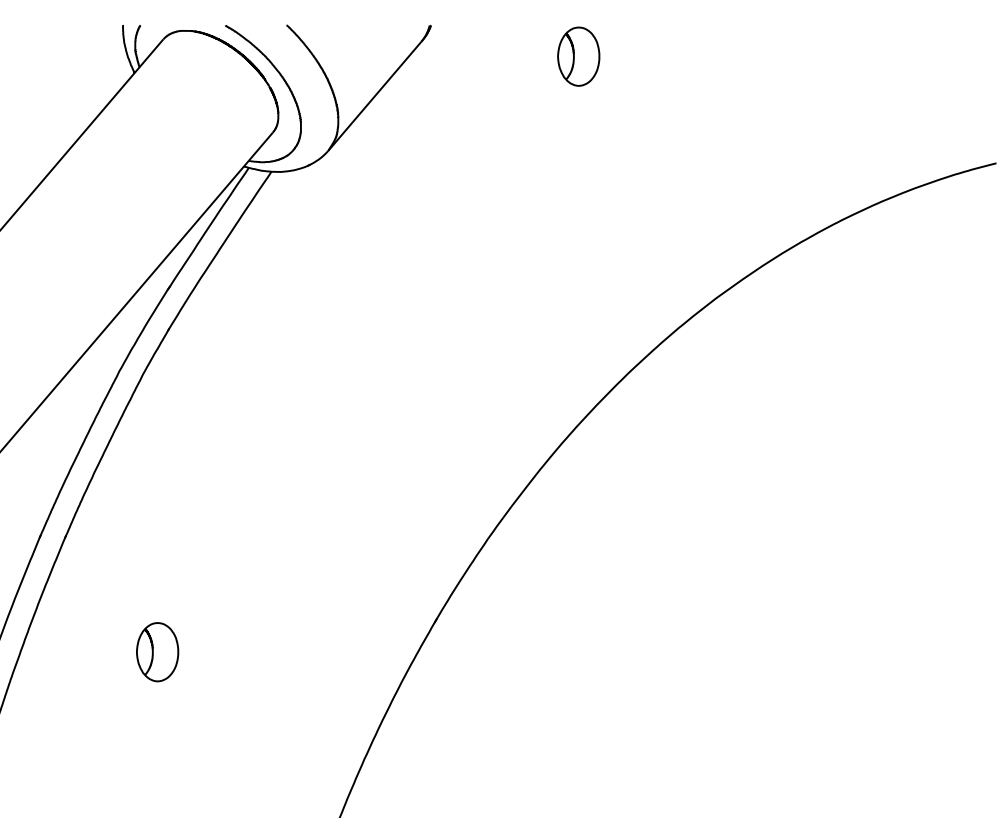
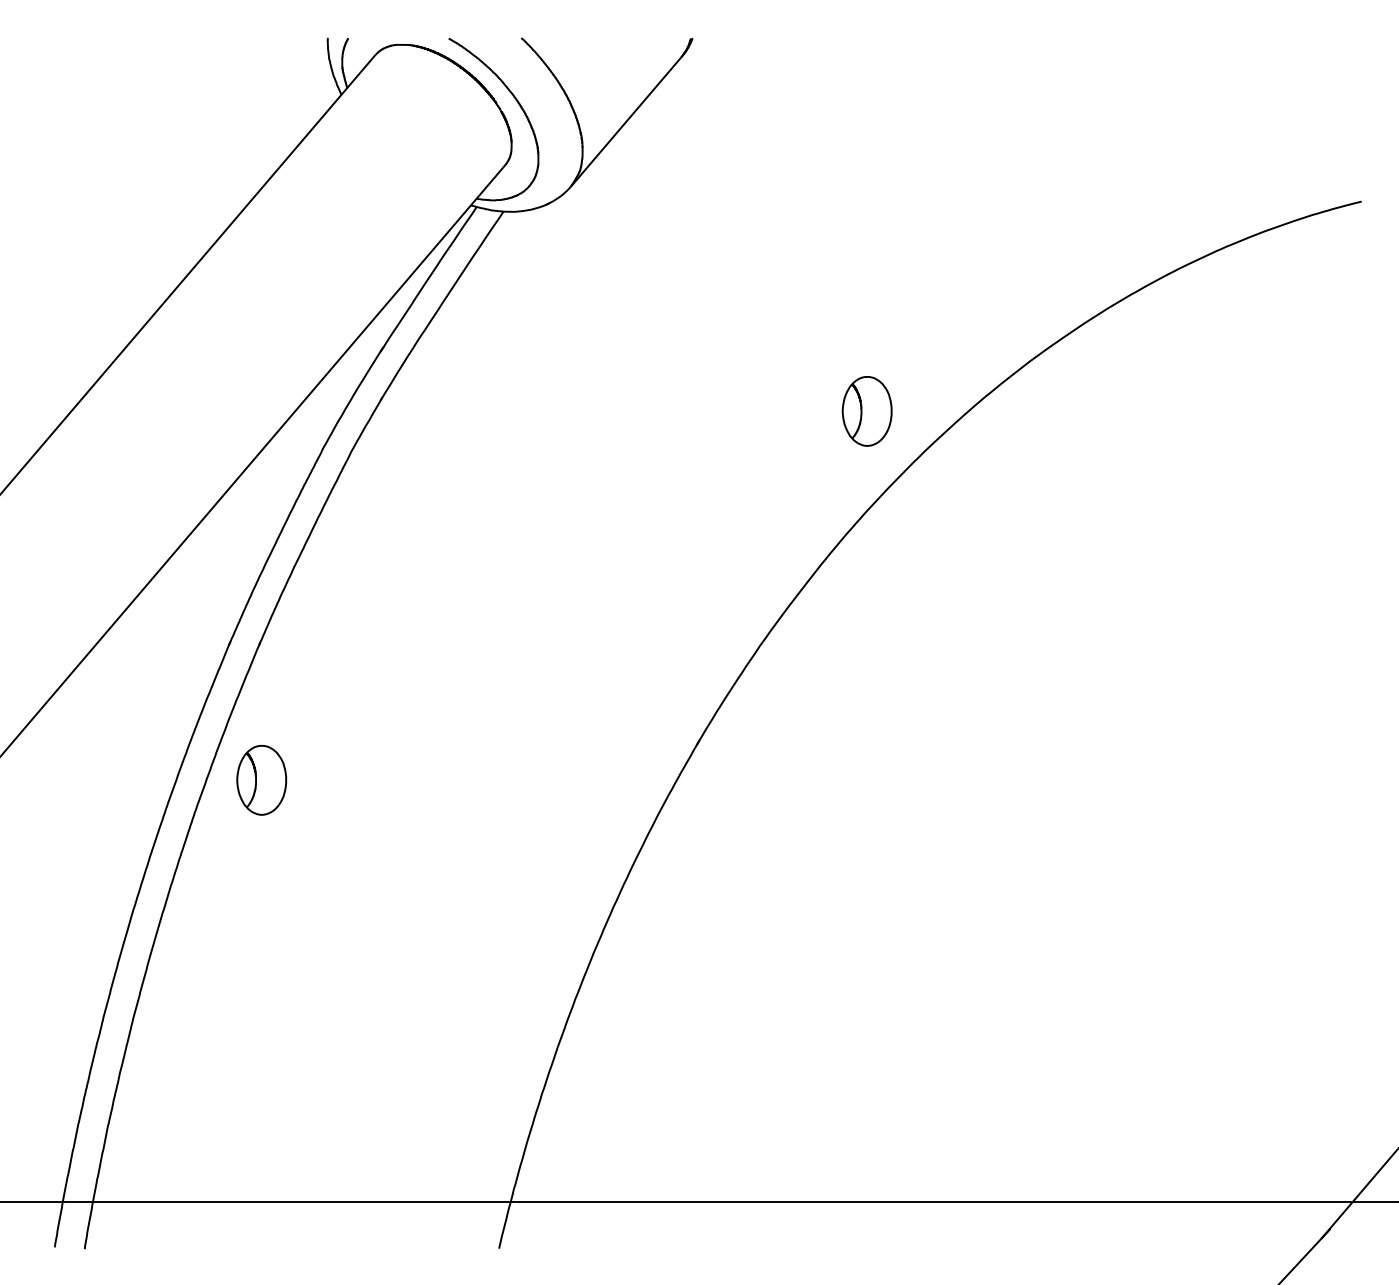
part: (578, 56) -> (866, 411), moved
part: (157, 651) -> (261, 779), moved

